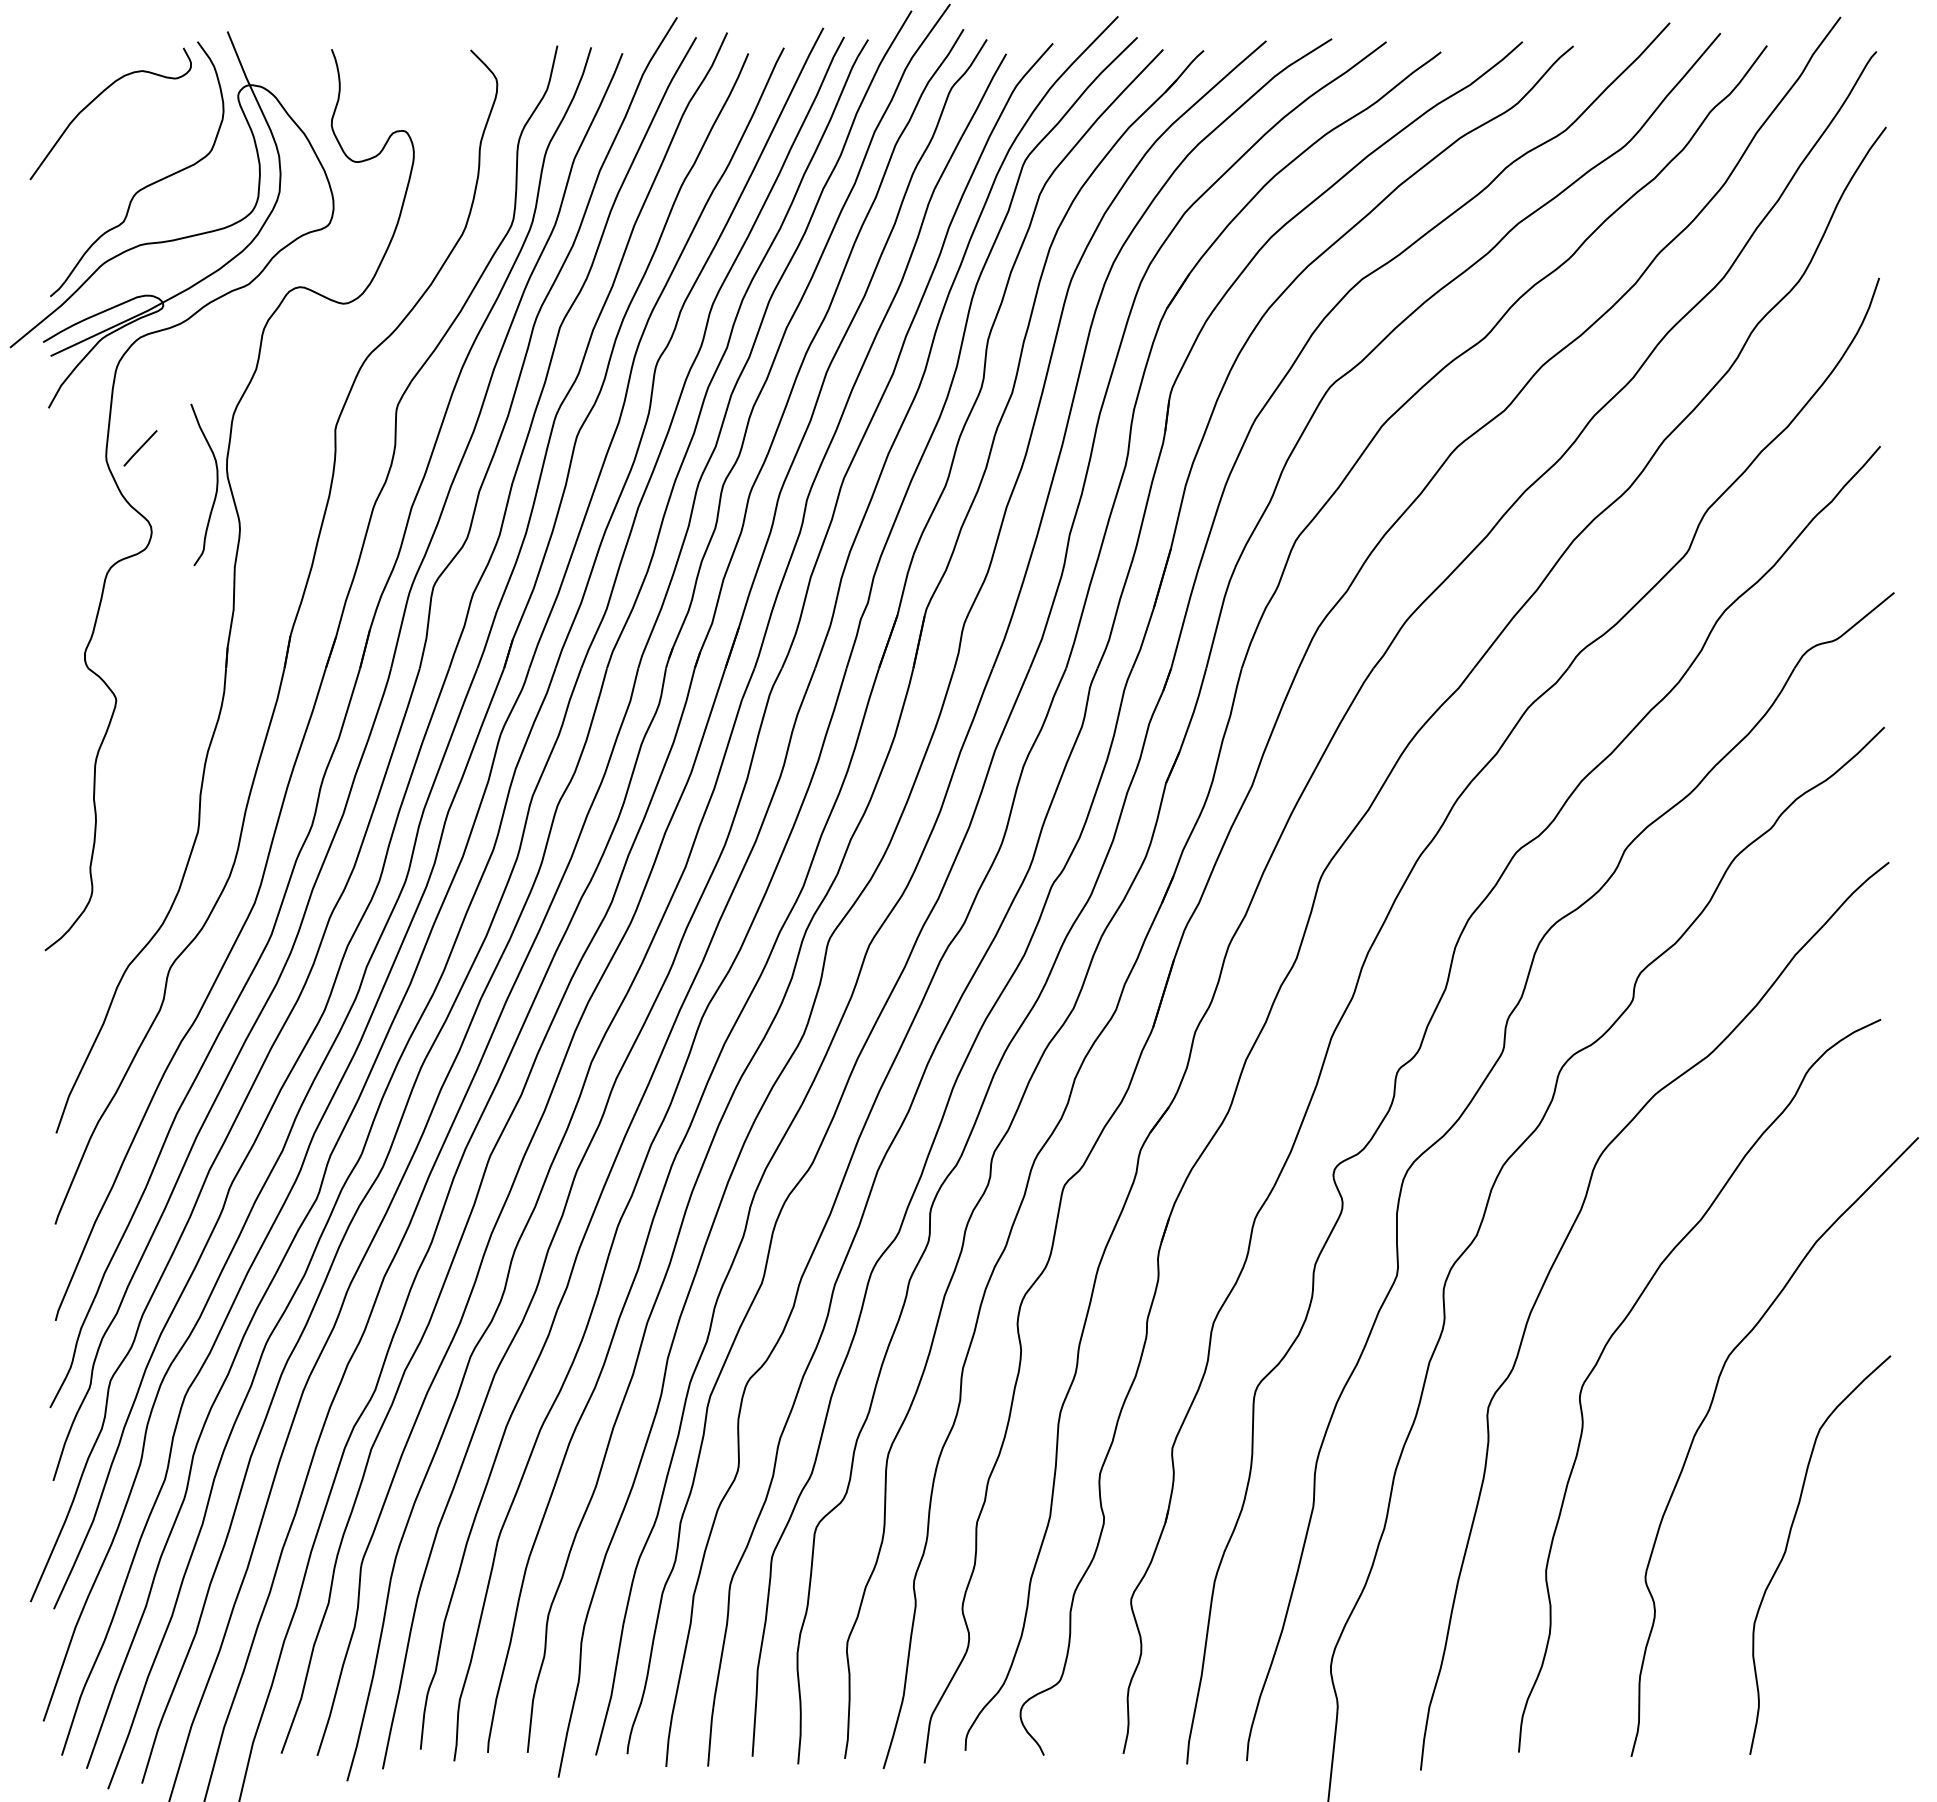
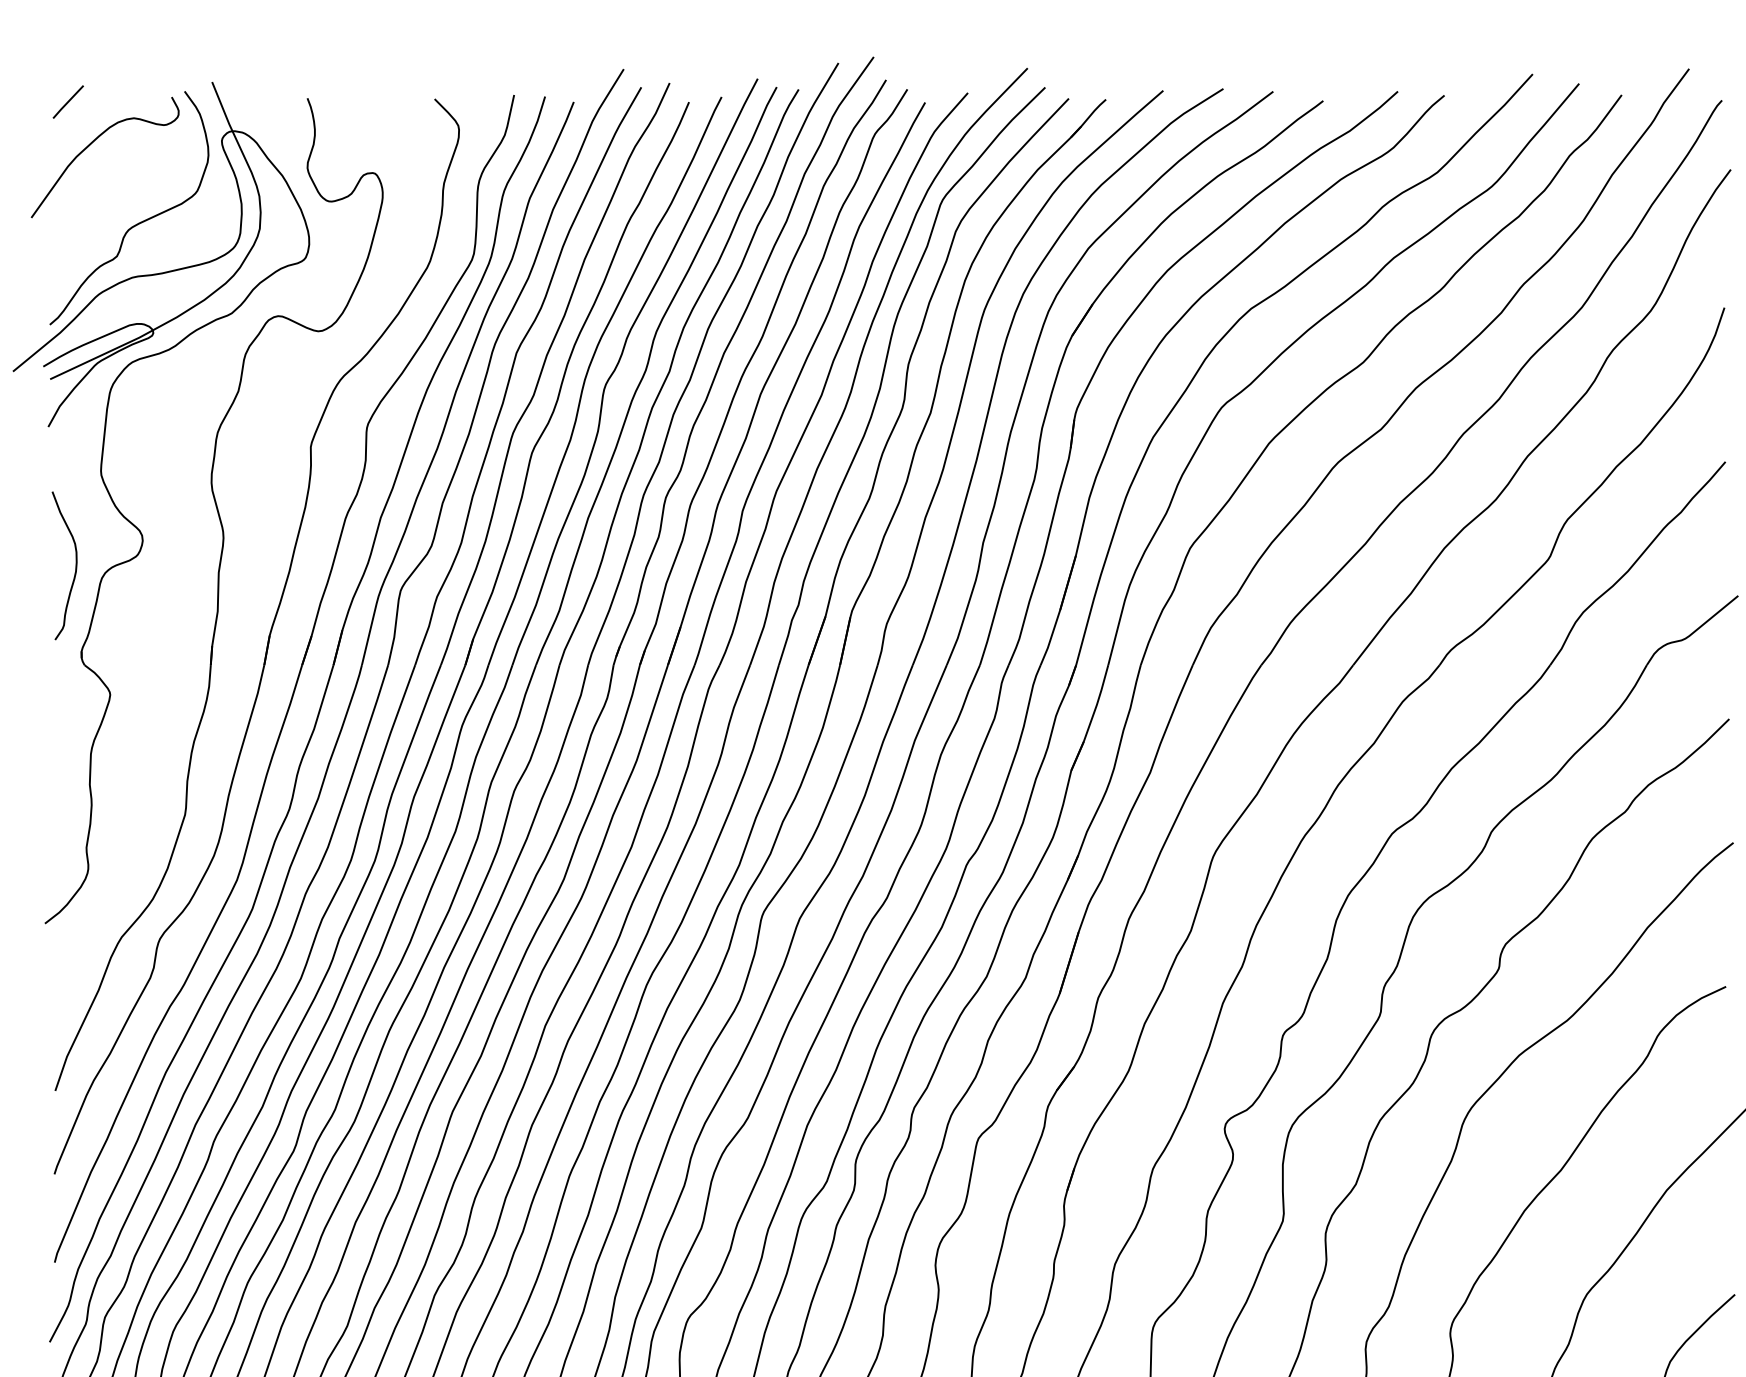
line: (140, 448) -> (68, 102), moved
curve: (216, 484) -> (75, 565), moved

